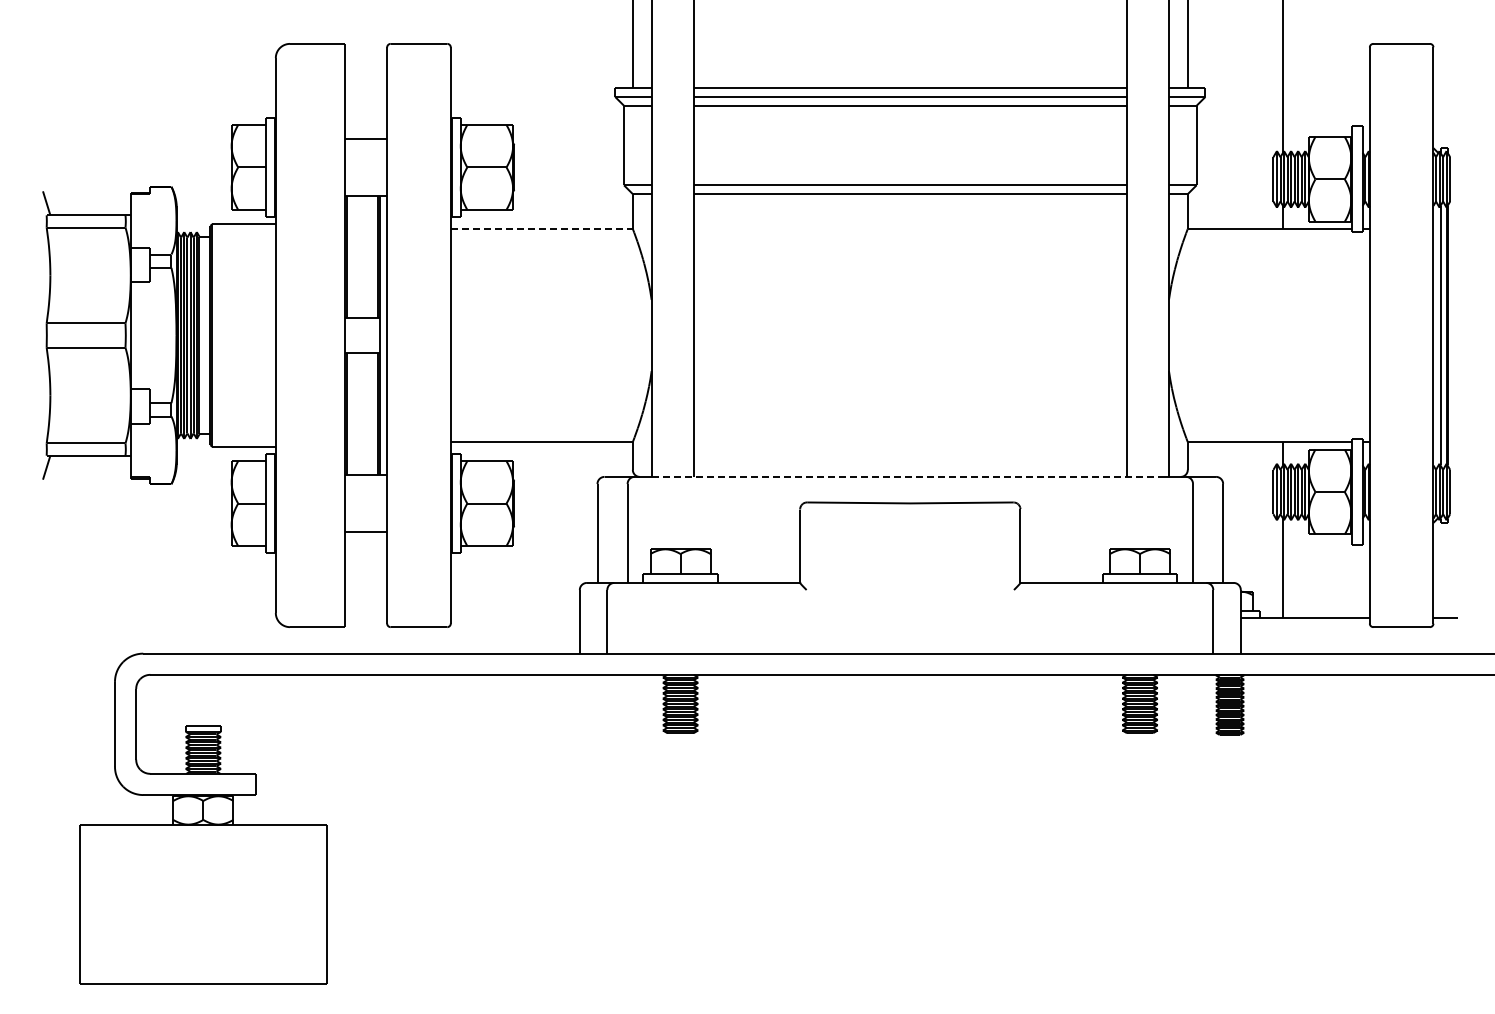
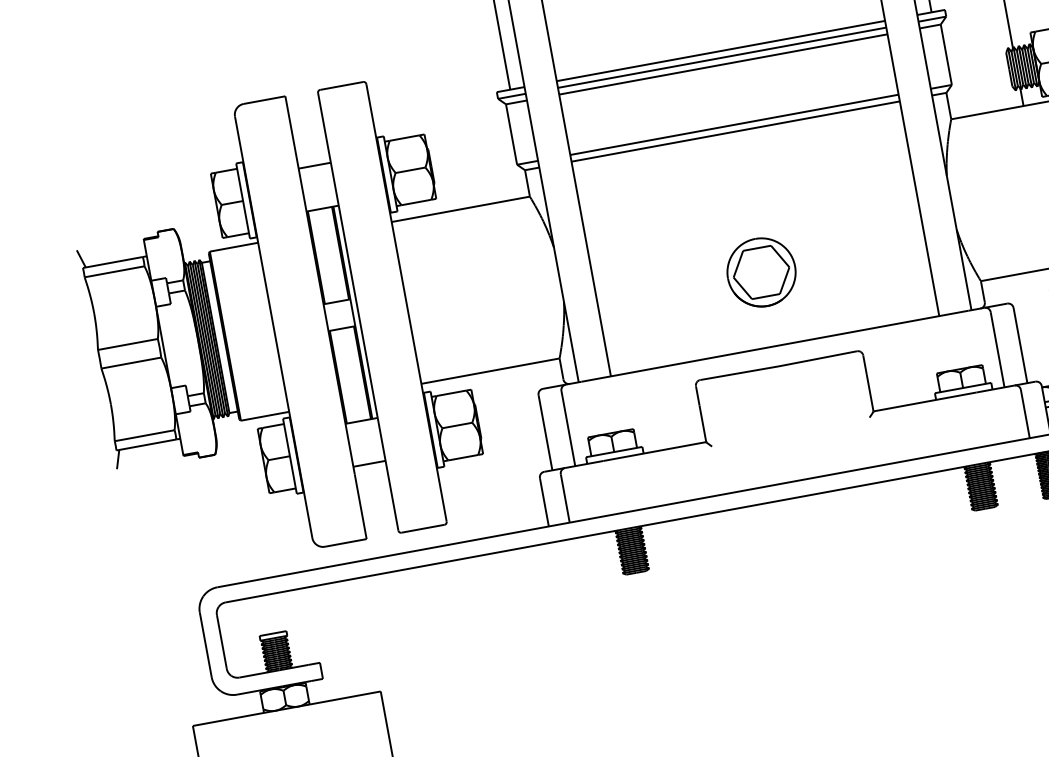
line: (542, 228) -> (461, 208), dashed -> solid
part: (910, 379) -> (761, 272), added
line: (910, 476) -> (775, 345), dashed -> solid

